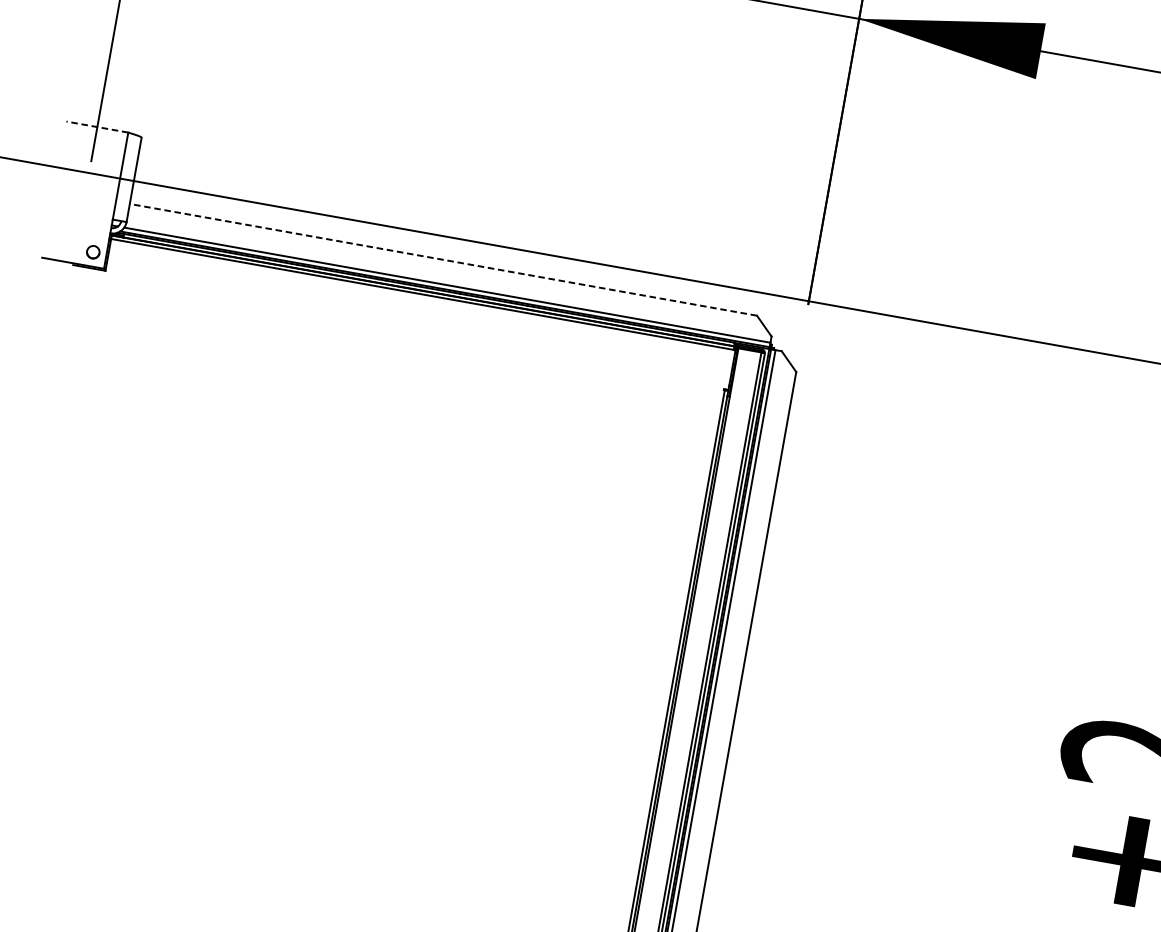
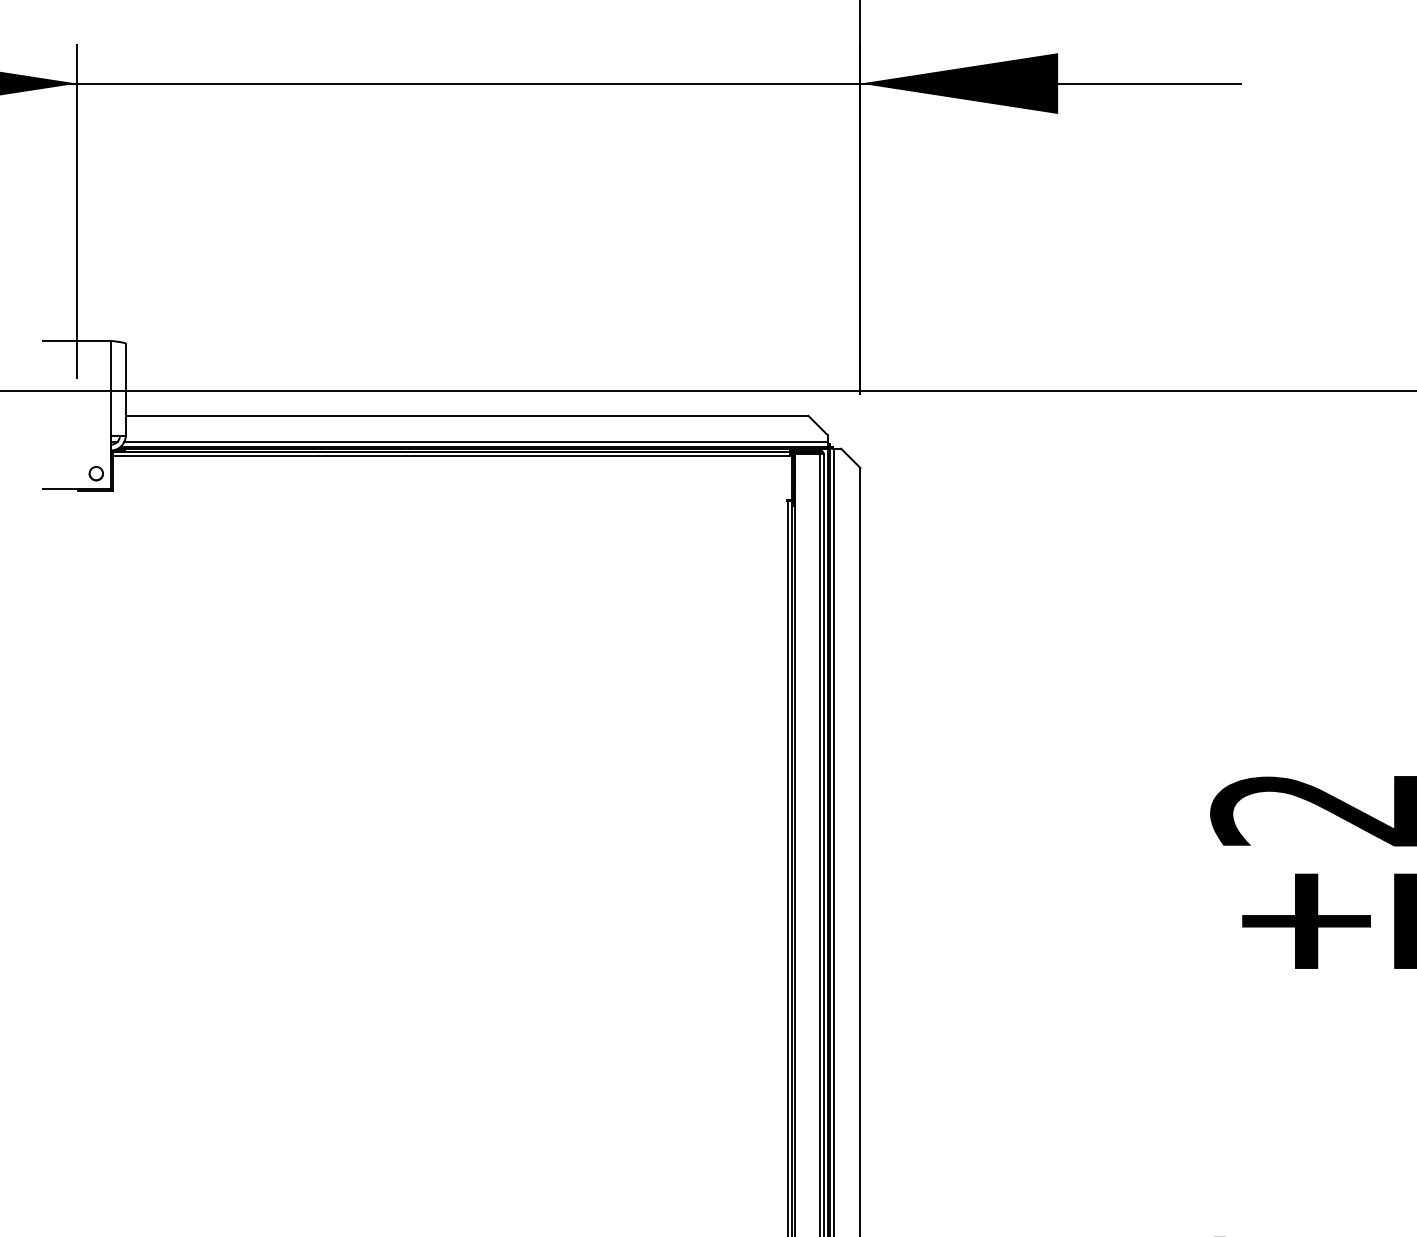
line: (97, 126) -> (77, 340), dashed -> solid
line: (442, 259) -> (466, 415), dashed -> solid

